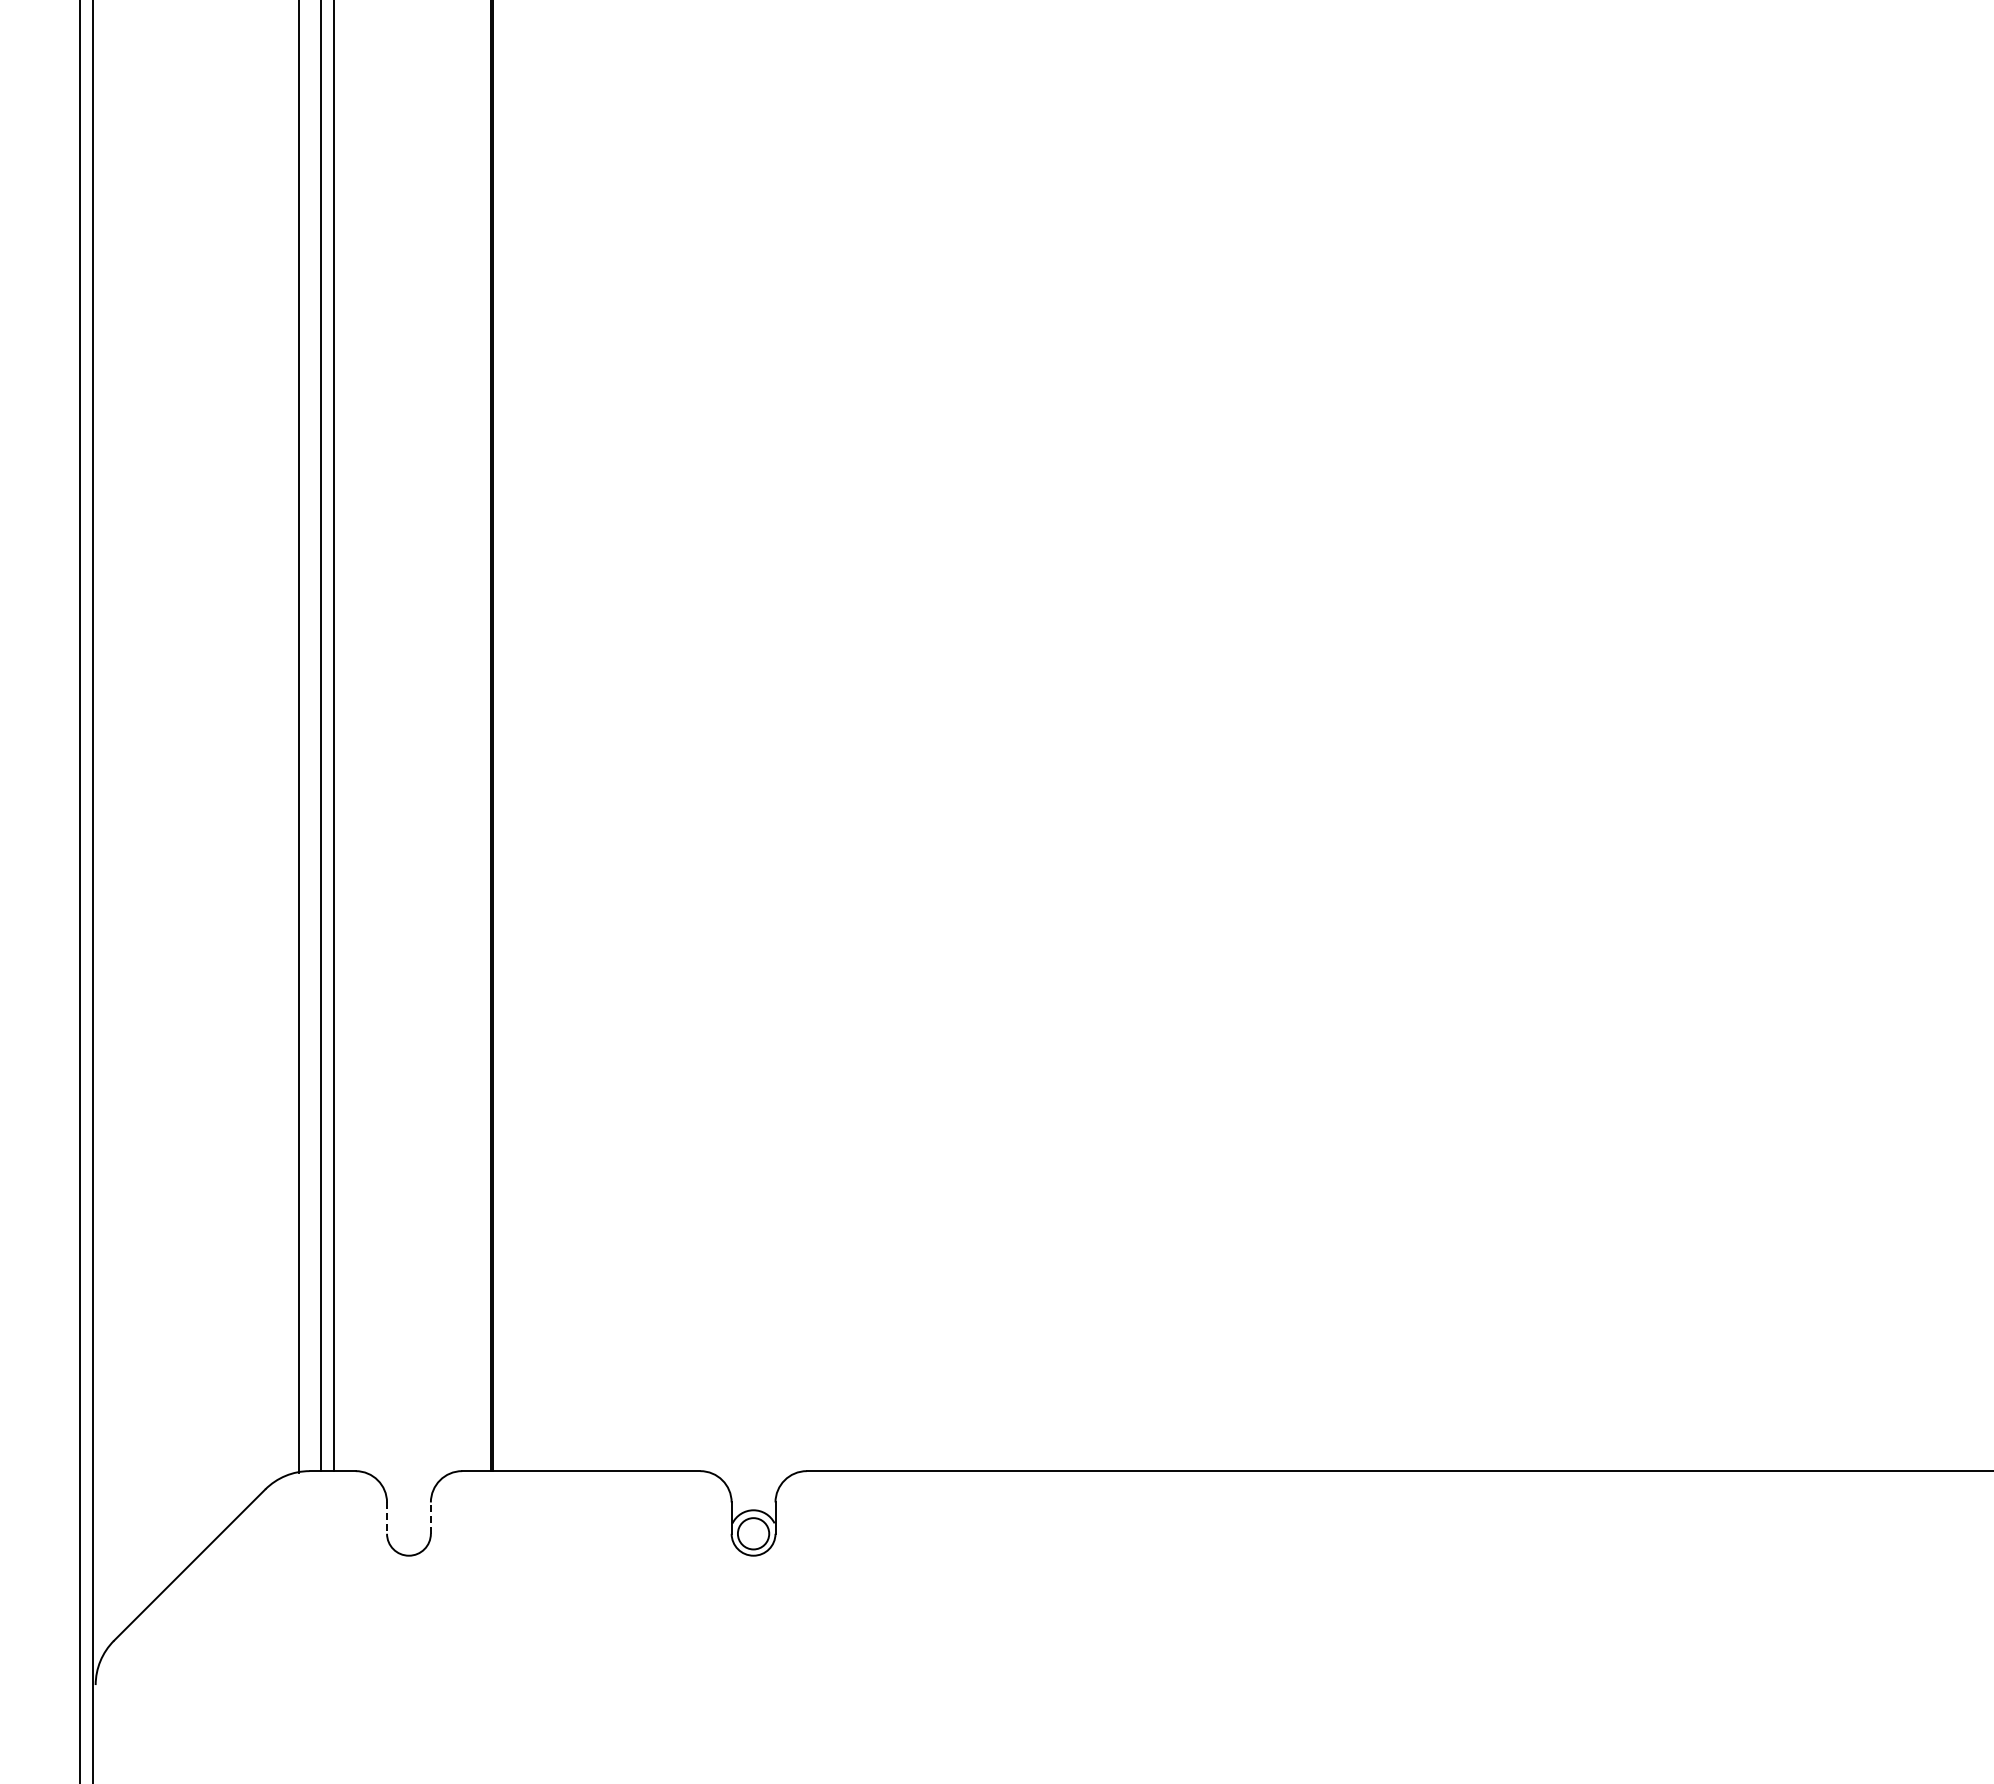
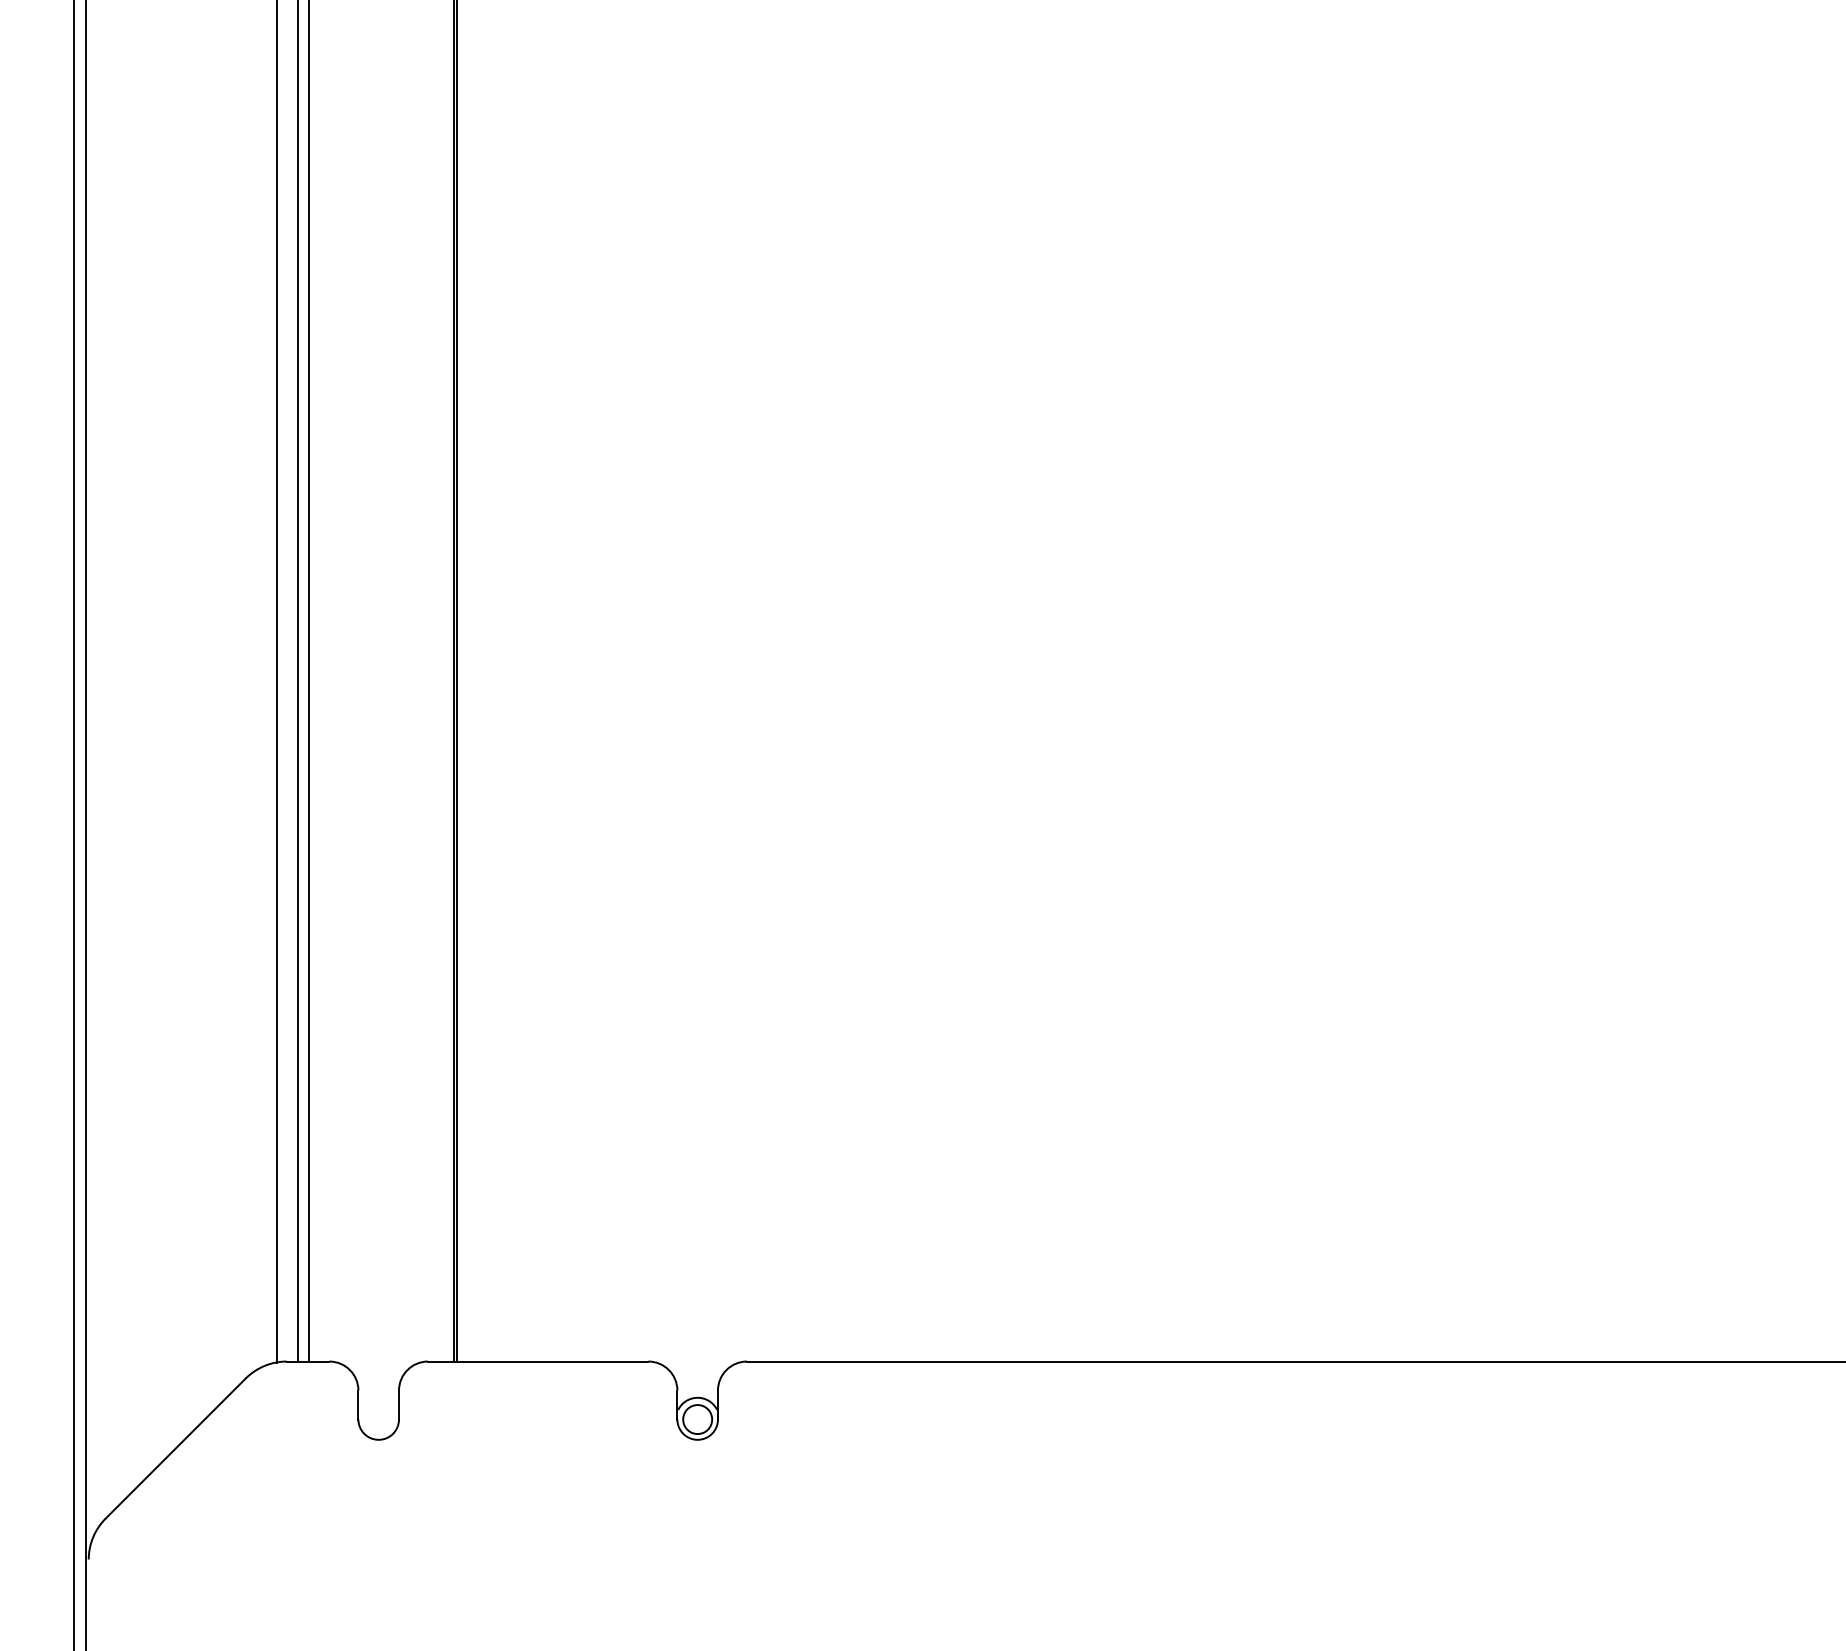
line: (387, 1518) -> (358, 1405), dashed -> solid
line: (430, 1518) -> (398, 1405), dashed -> solid

